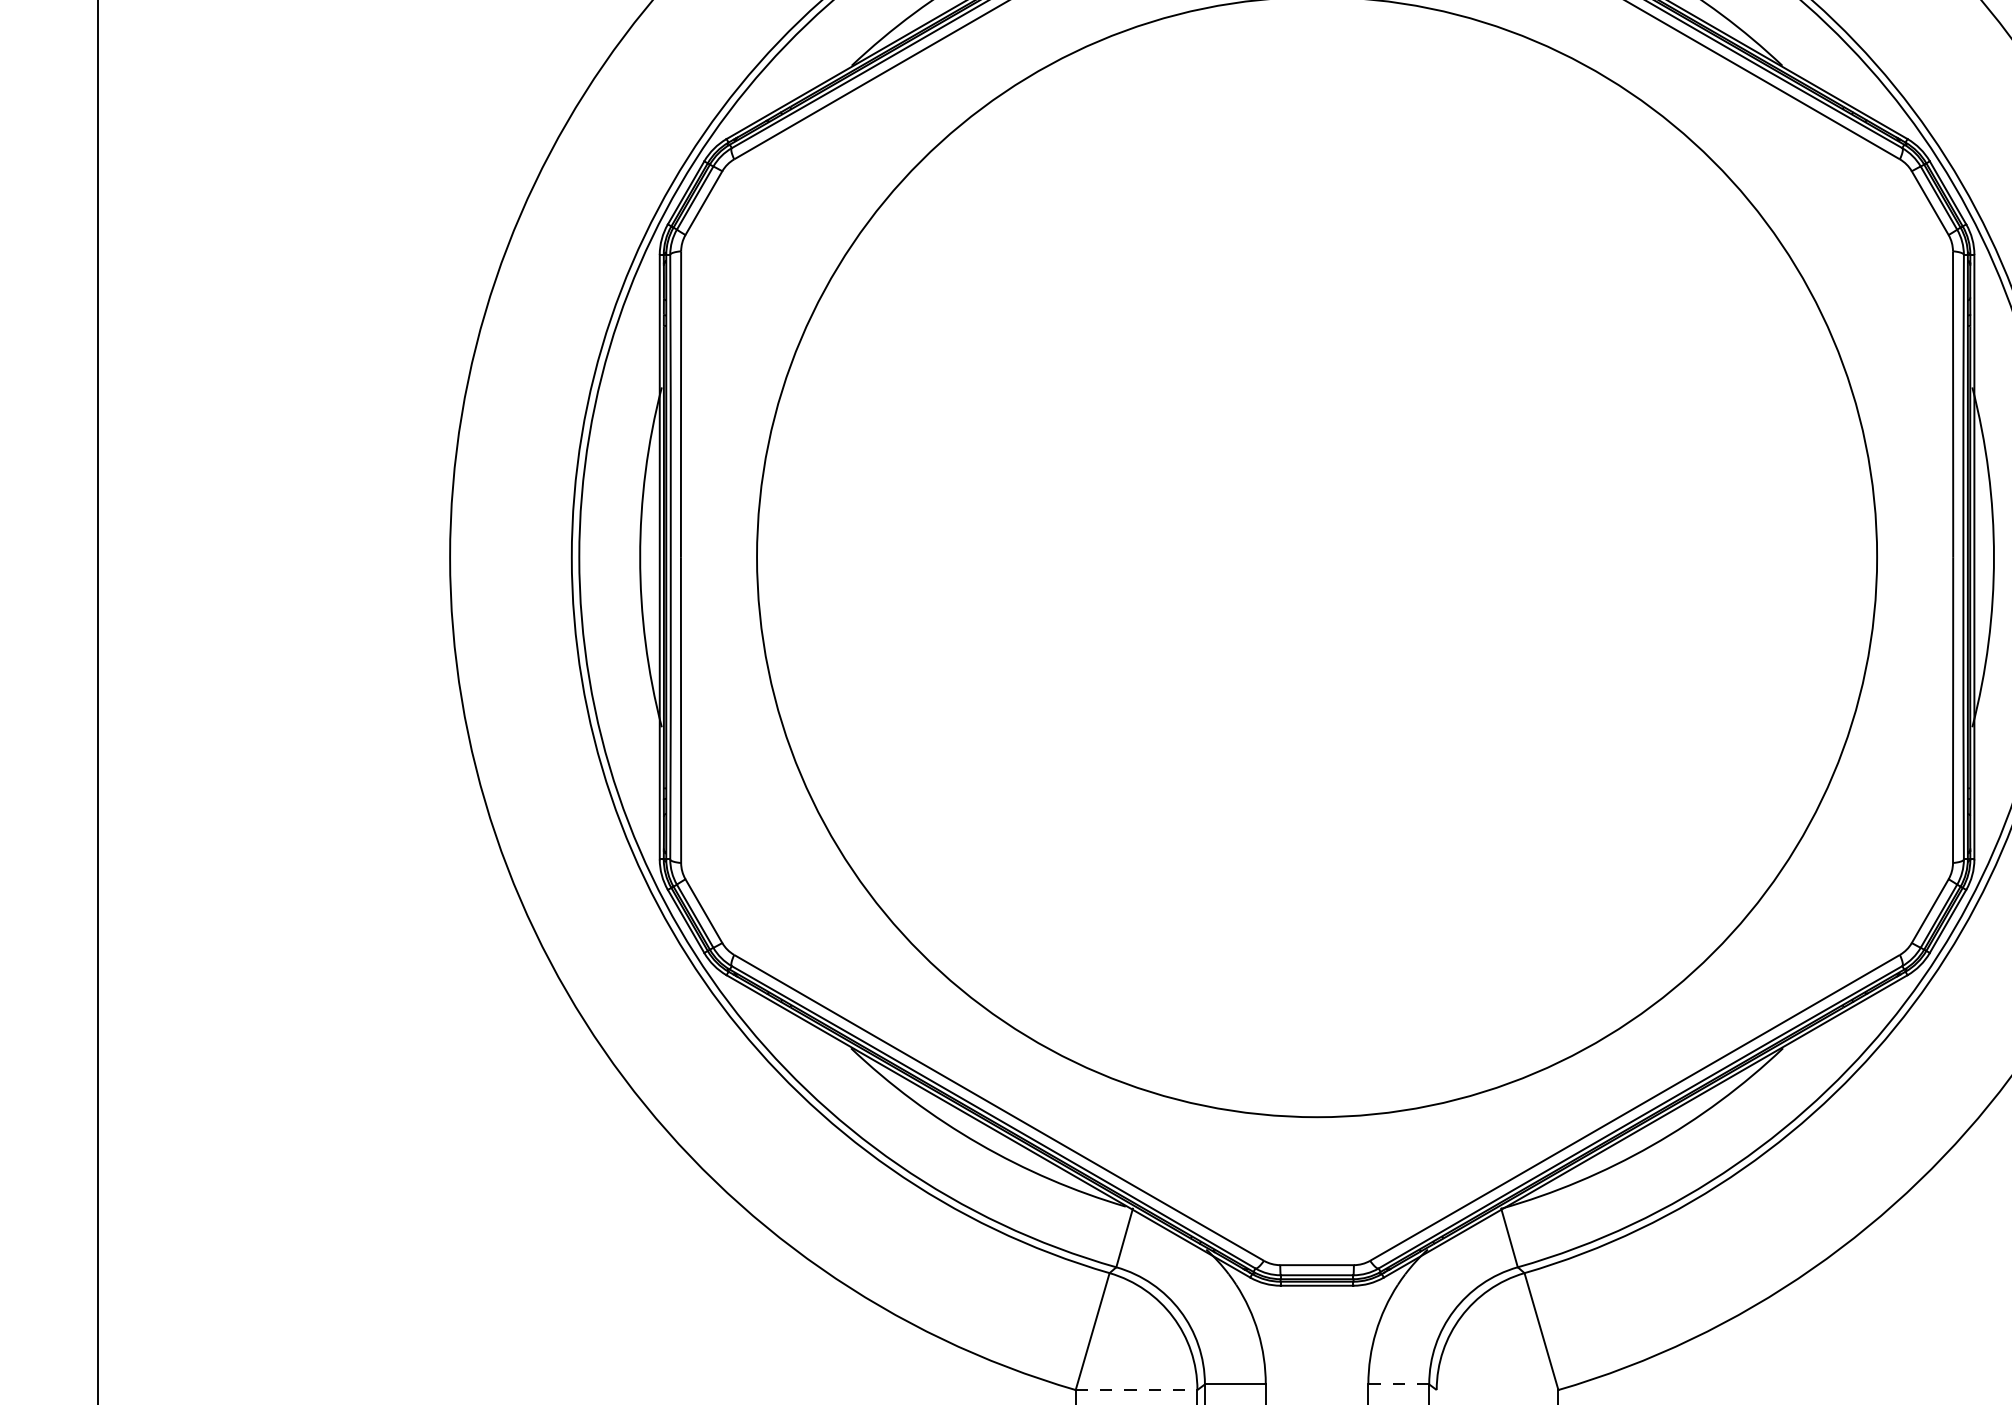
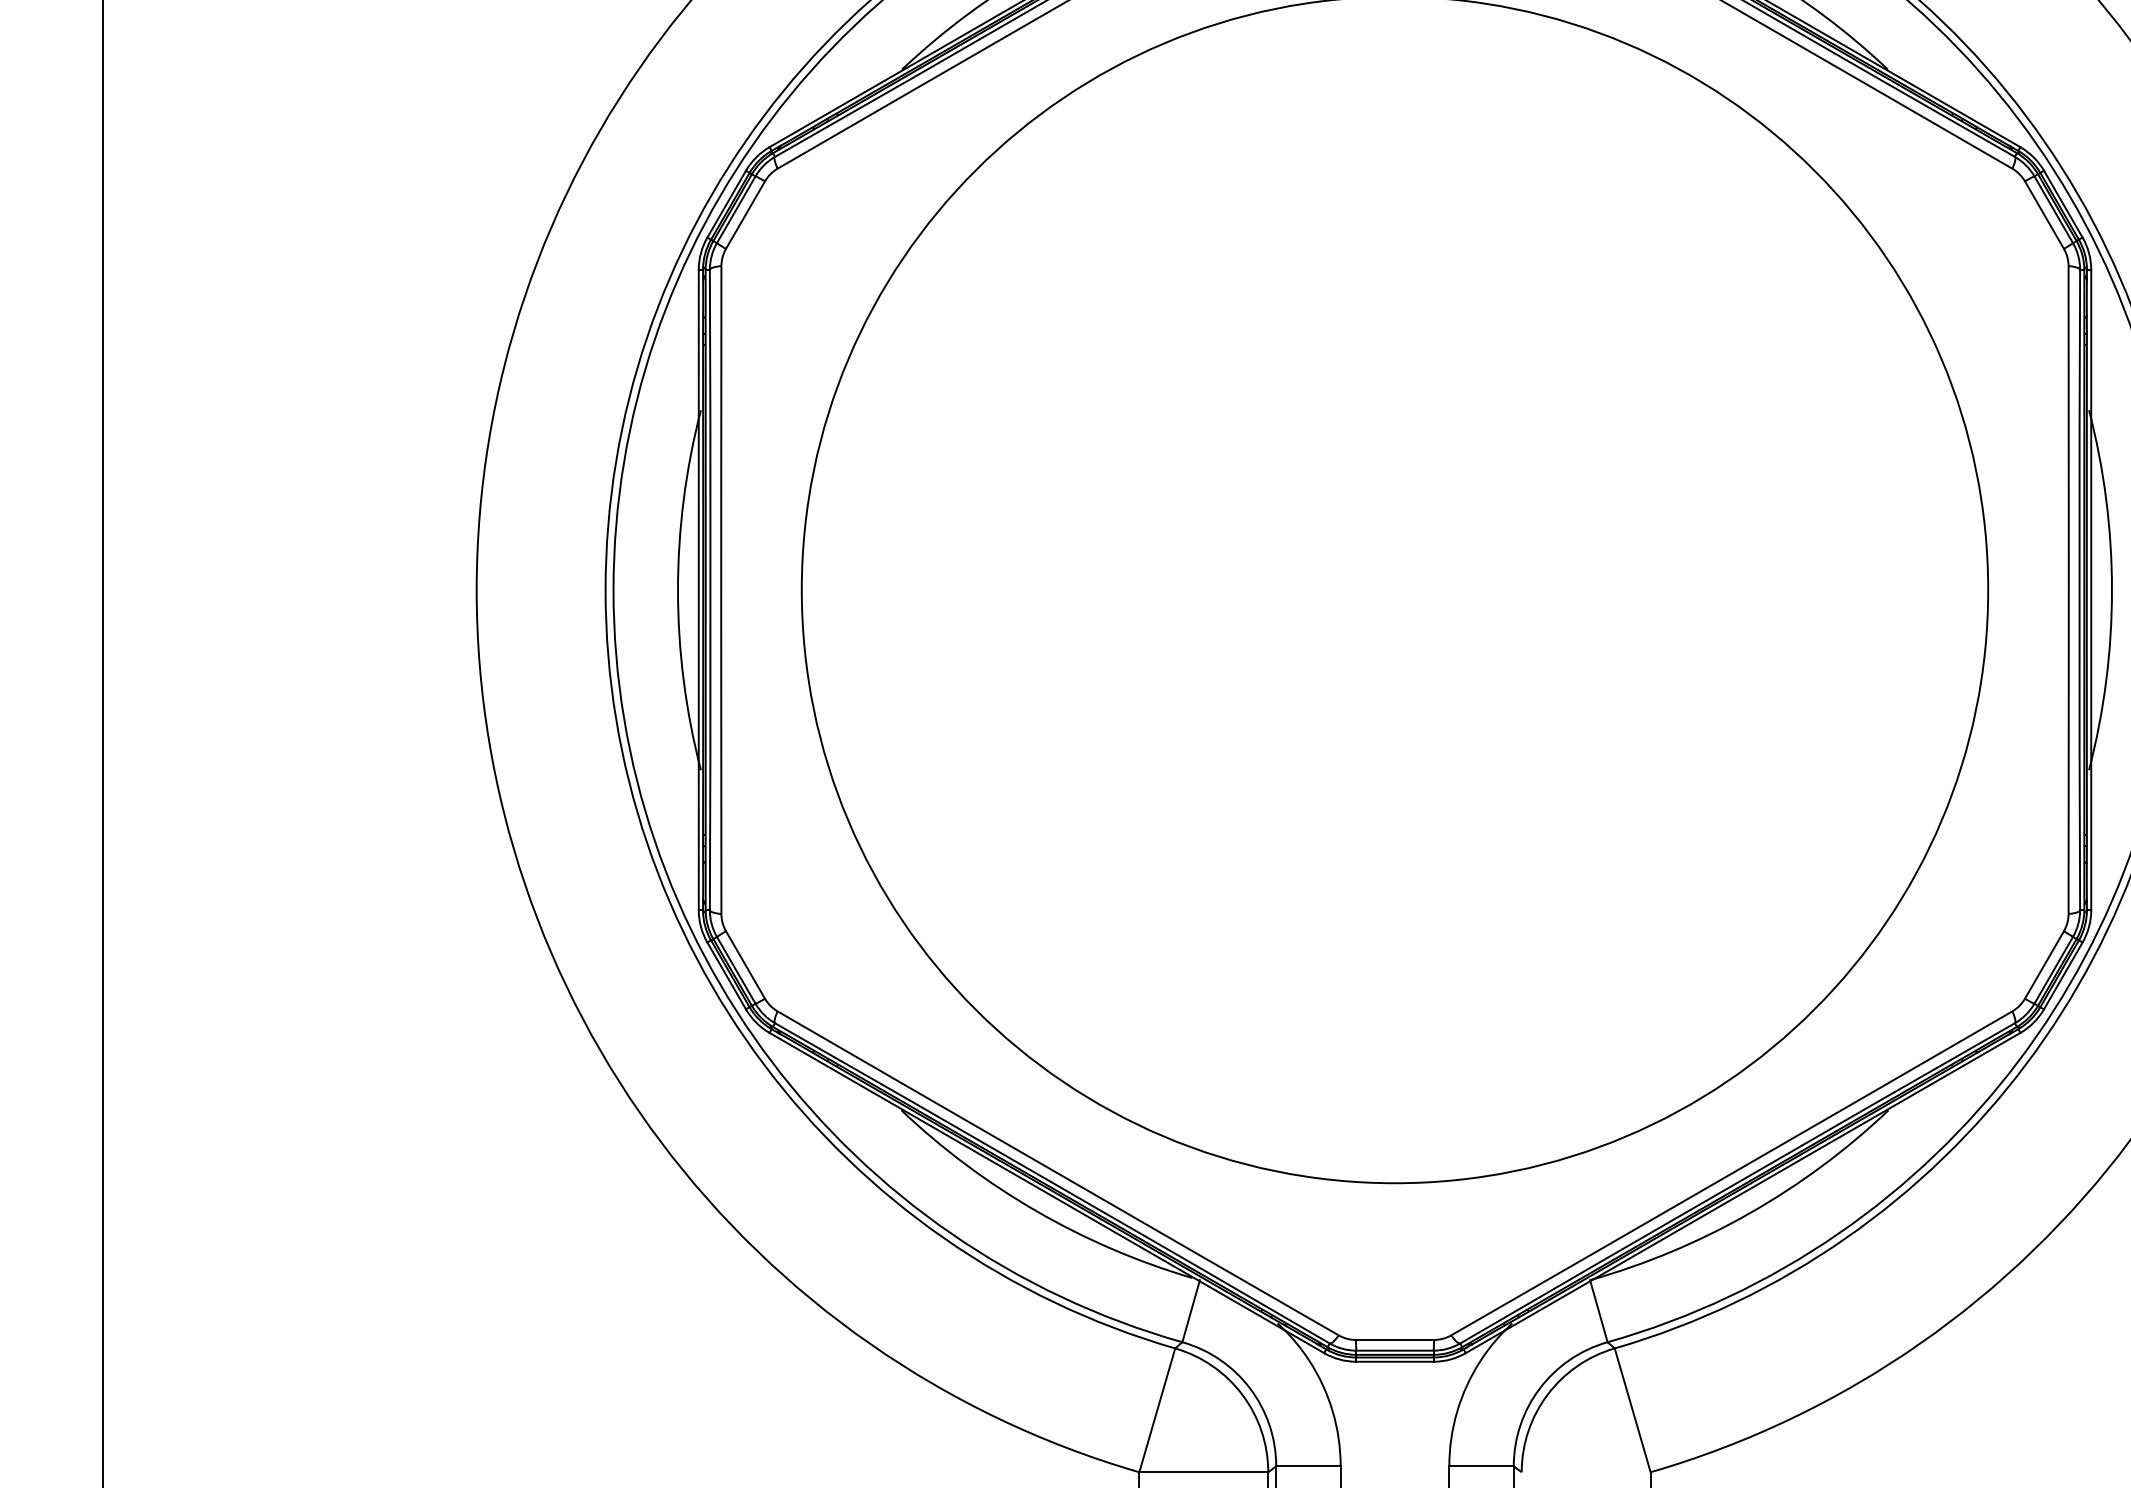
line: (1399, 1384) -> (1482, 1466), dashed -> solid
line: (1137, 1390) -> (1204, 1472), dashed -> solid

